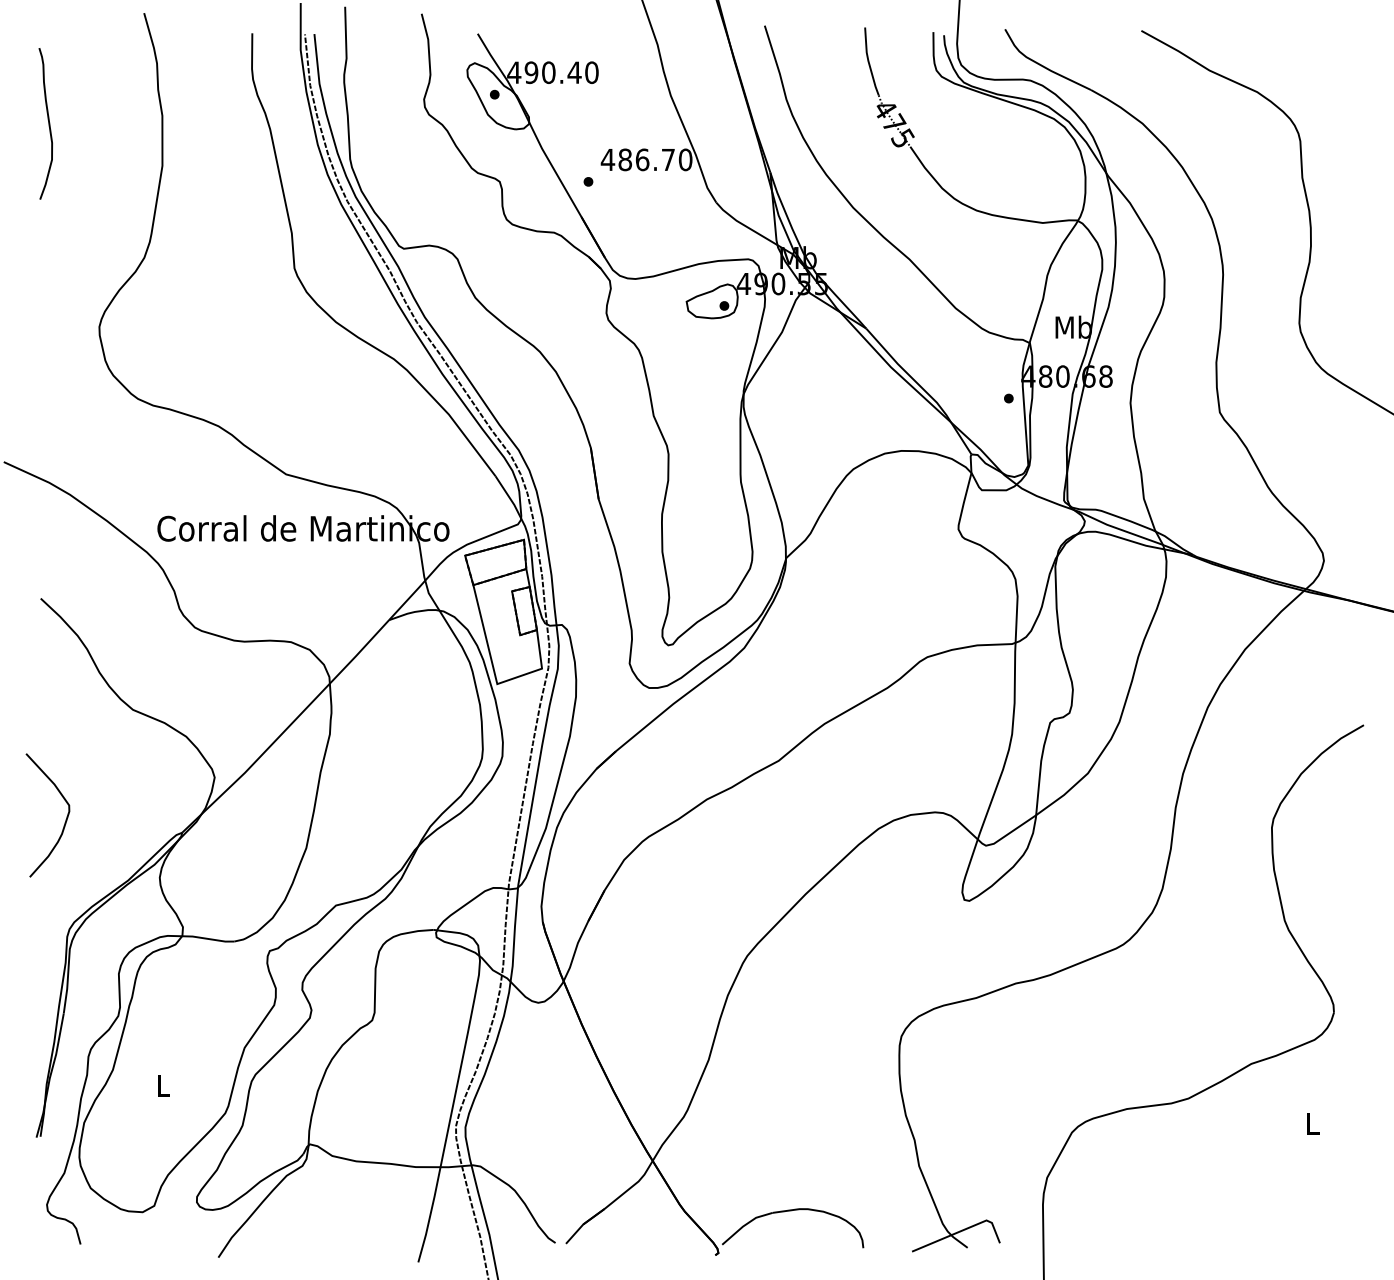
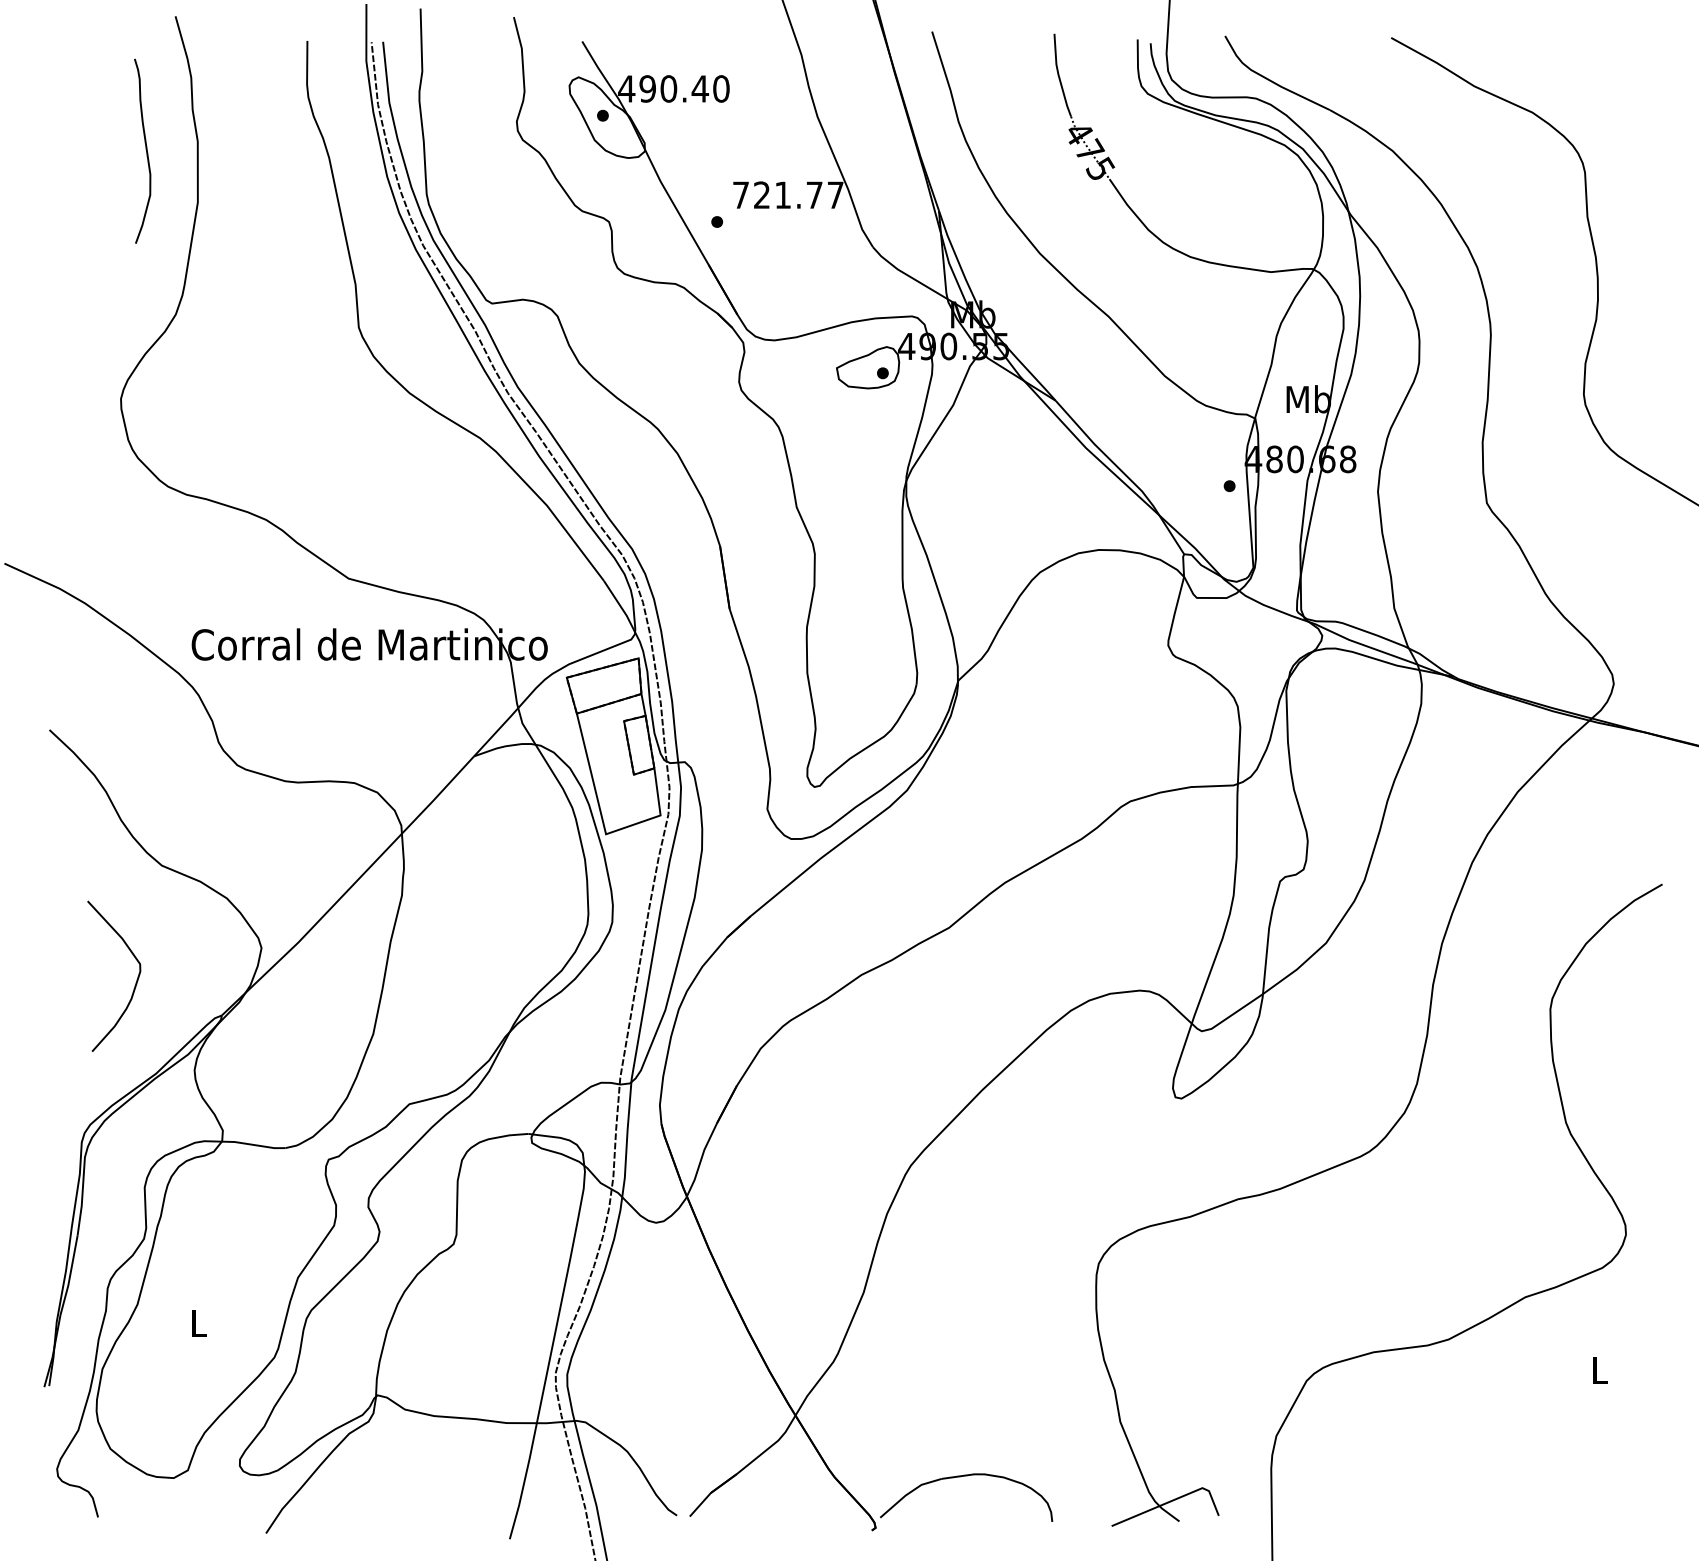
curve: (48, 122) -> (145, 149), moved
text: (646, 160) -> (787, 195), 486.70 -> 721.77
curve: (65, 820) -> (135, 982), moved

